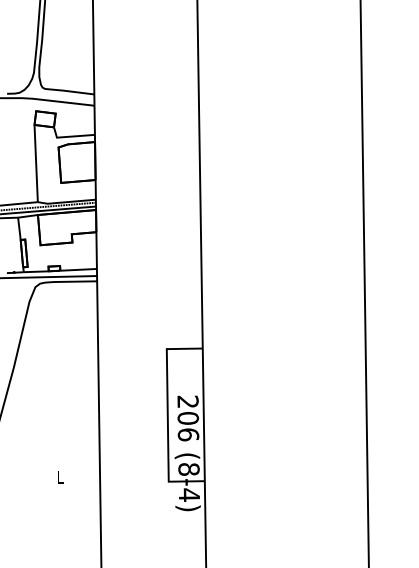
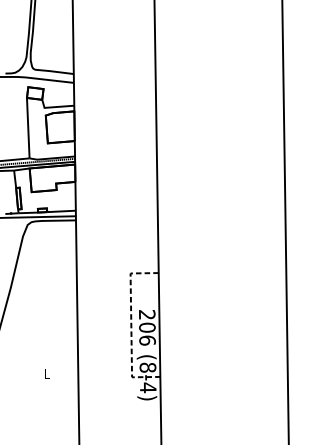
line: (167, 415) -> (131, 325), solid -> dashed

